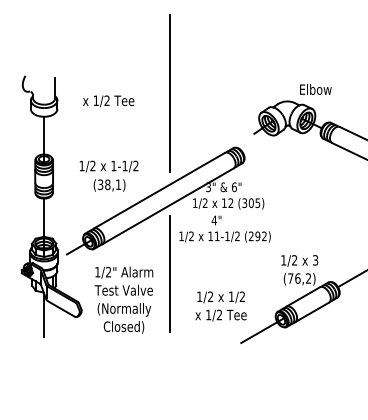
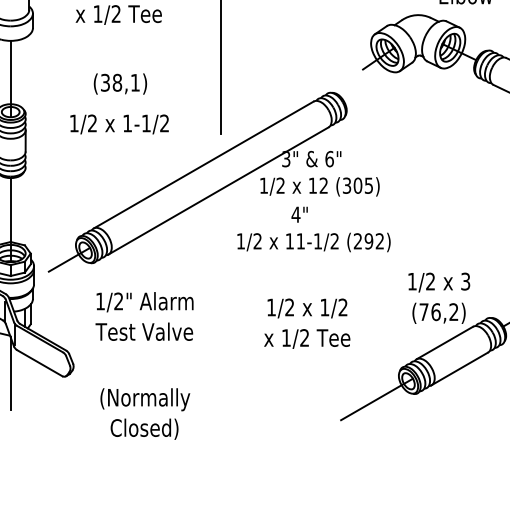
text: (109, 185) -> (120, 84), moved
line: (169, 273) -> (220, 303), removed
text: (220, 306) -> (306, 323), moved
text: (124, 318) -> (145, 414), moved

